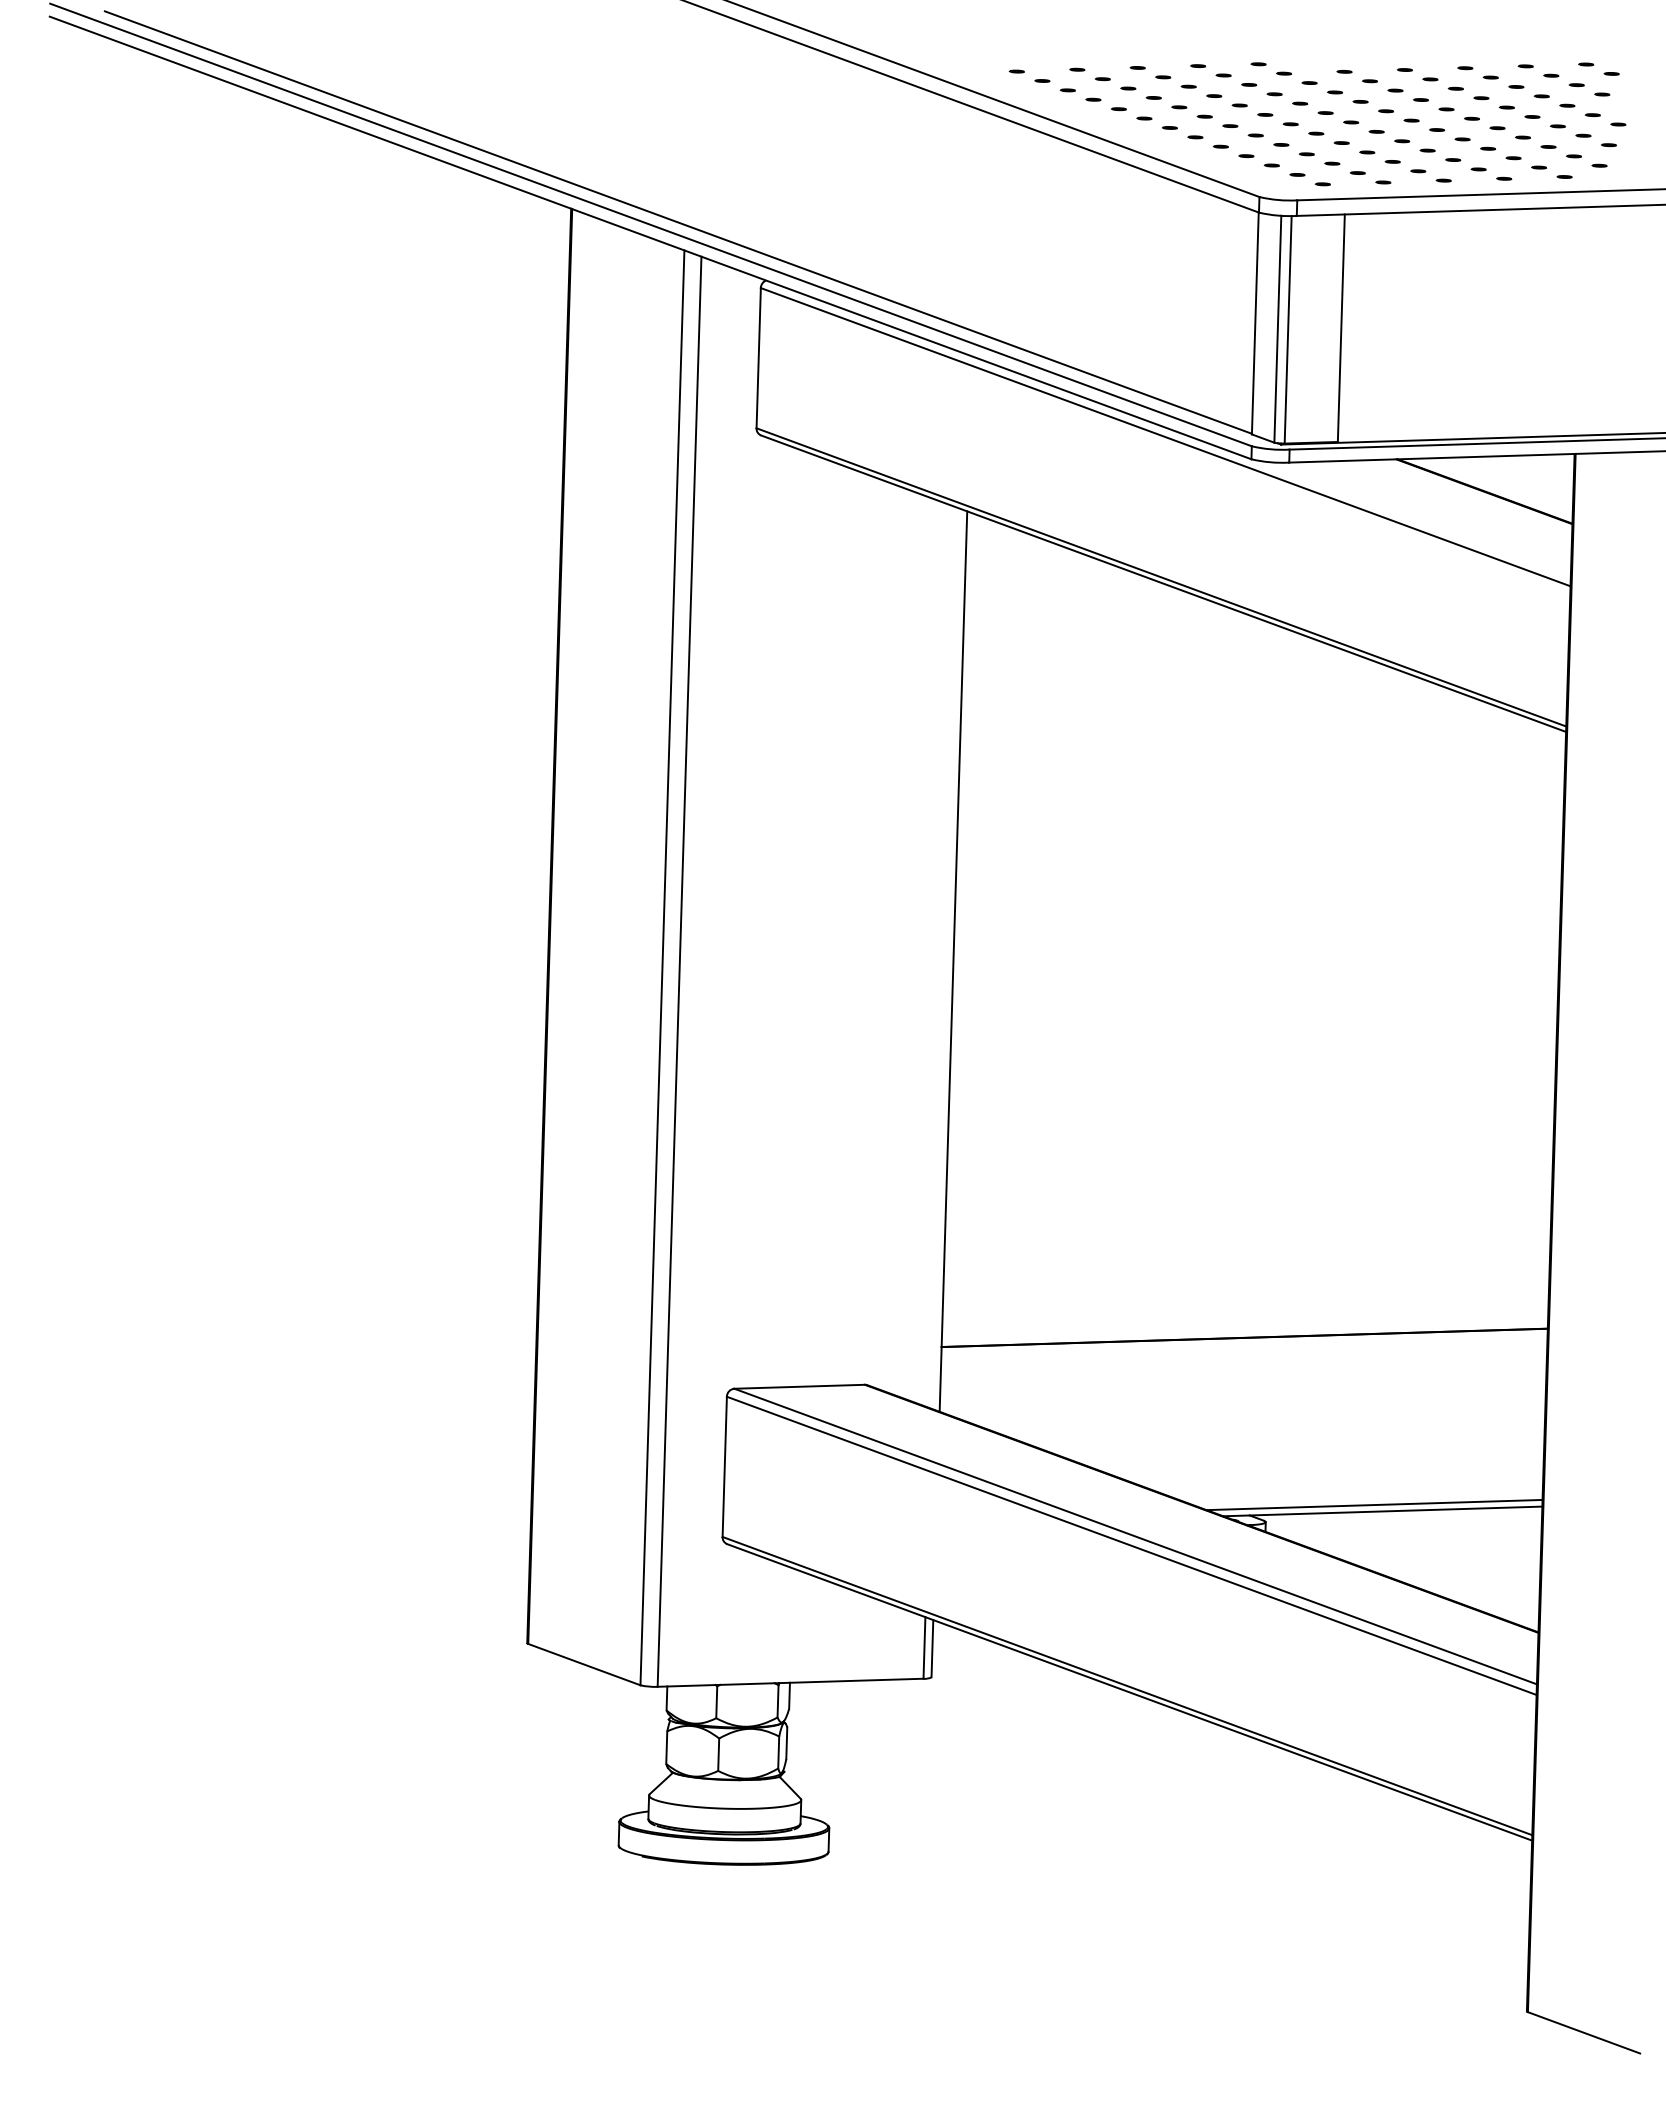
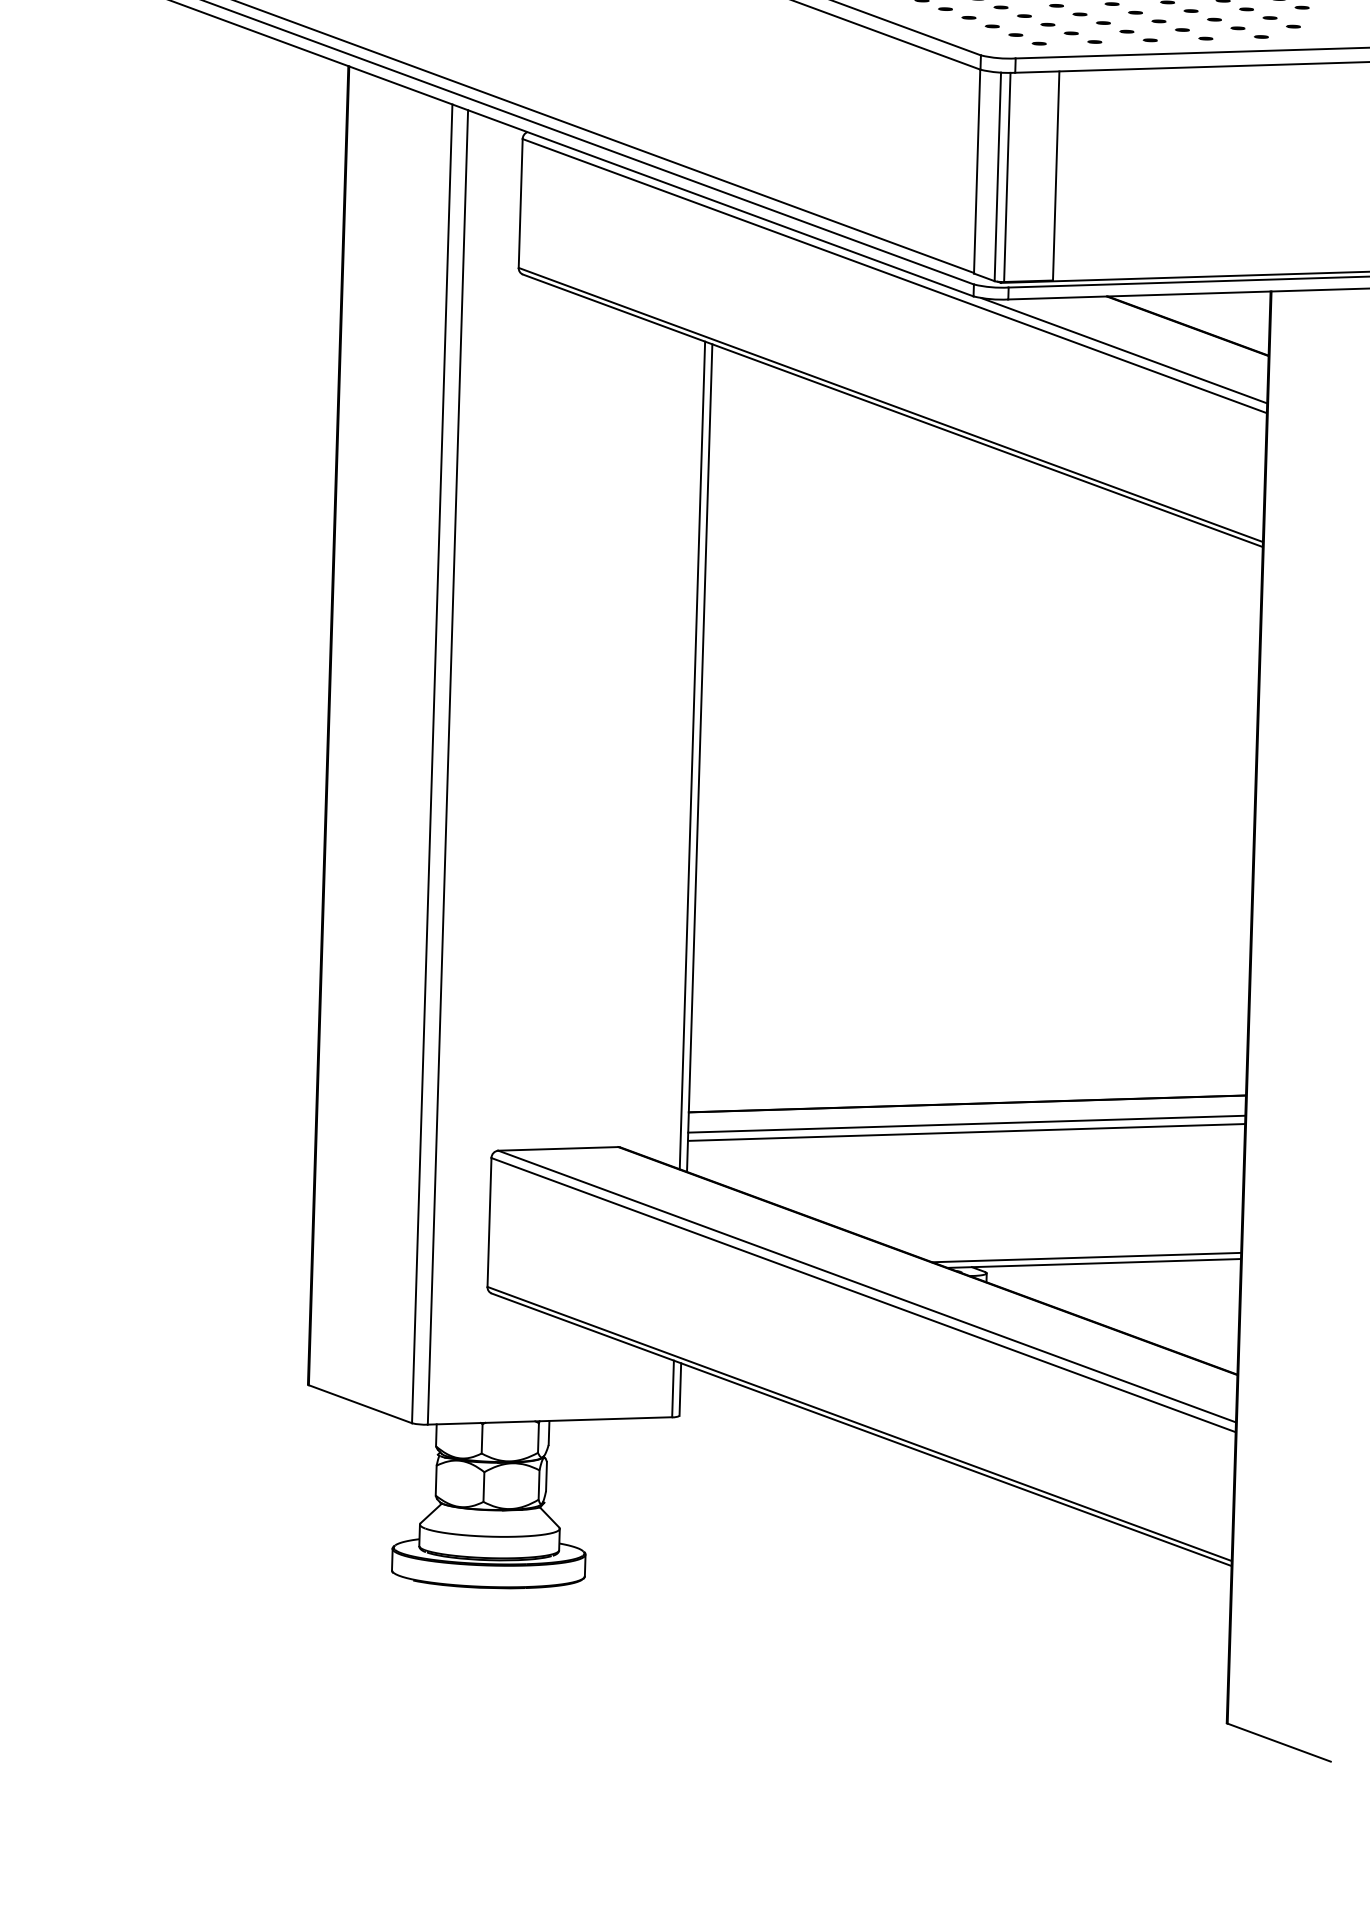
line: (1414, 518) -> (1123, 350), added
line: (945, 958) -> (692, 755), added
line: (1243, 1359) -> (966, 1123), added
line: (1243, 1368) -> (966, 1132), added

